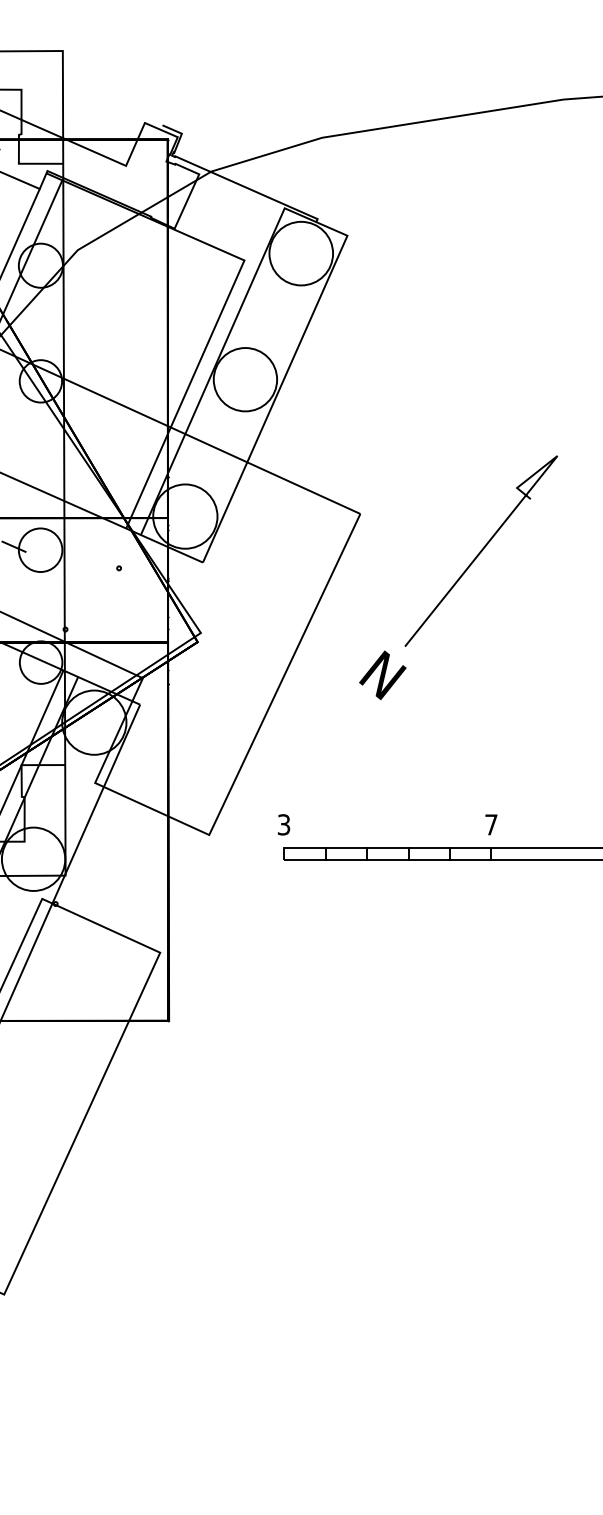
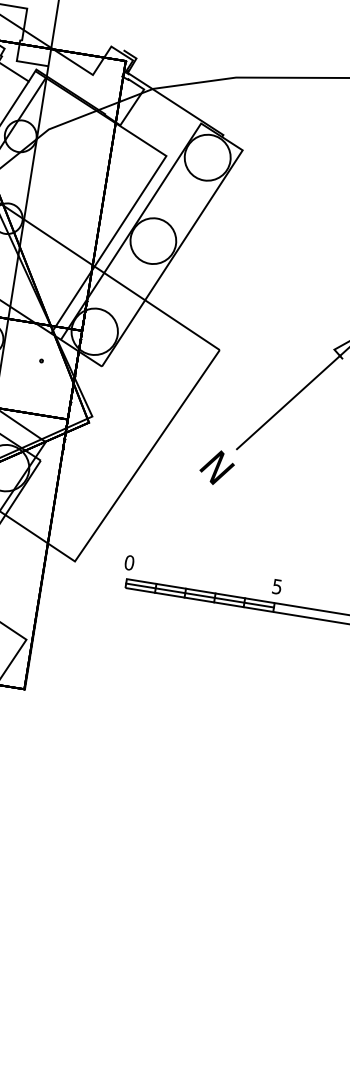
text: (283, 824) -> (129, 562), 3 -> 0
text: (491, 824) -> (277, 586), 7 -> 5
line: (387, 853) -> (199, 595), added

